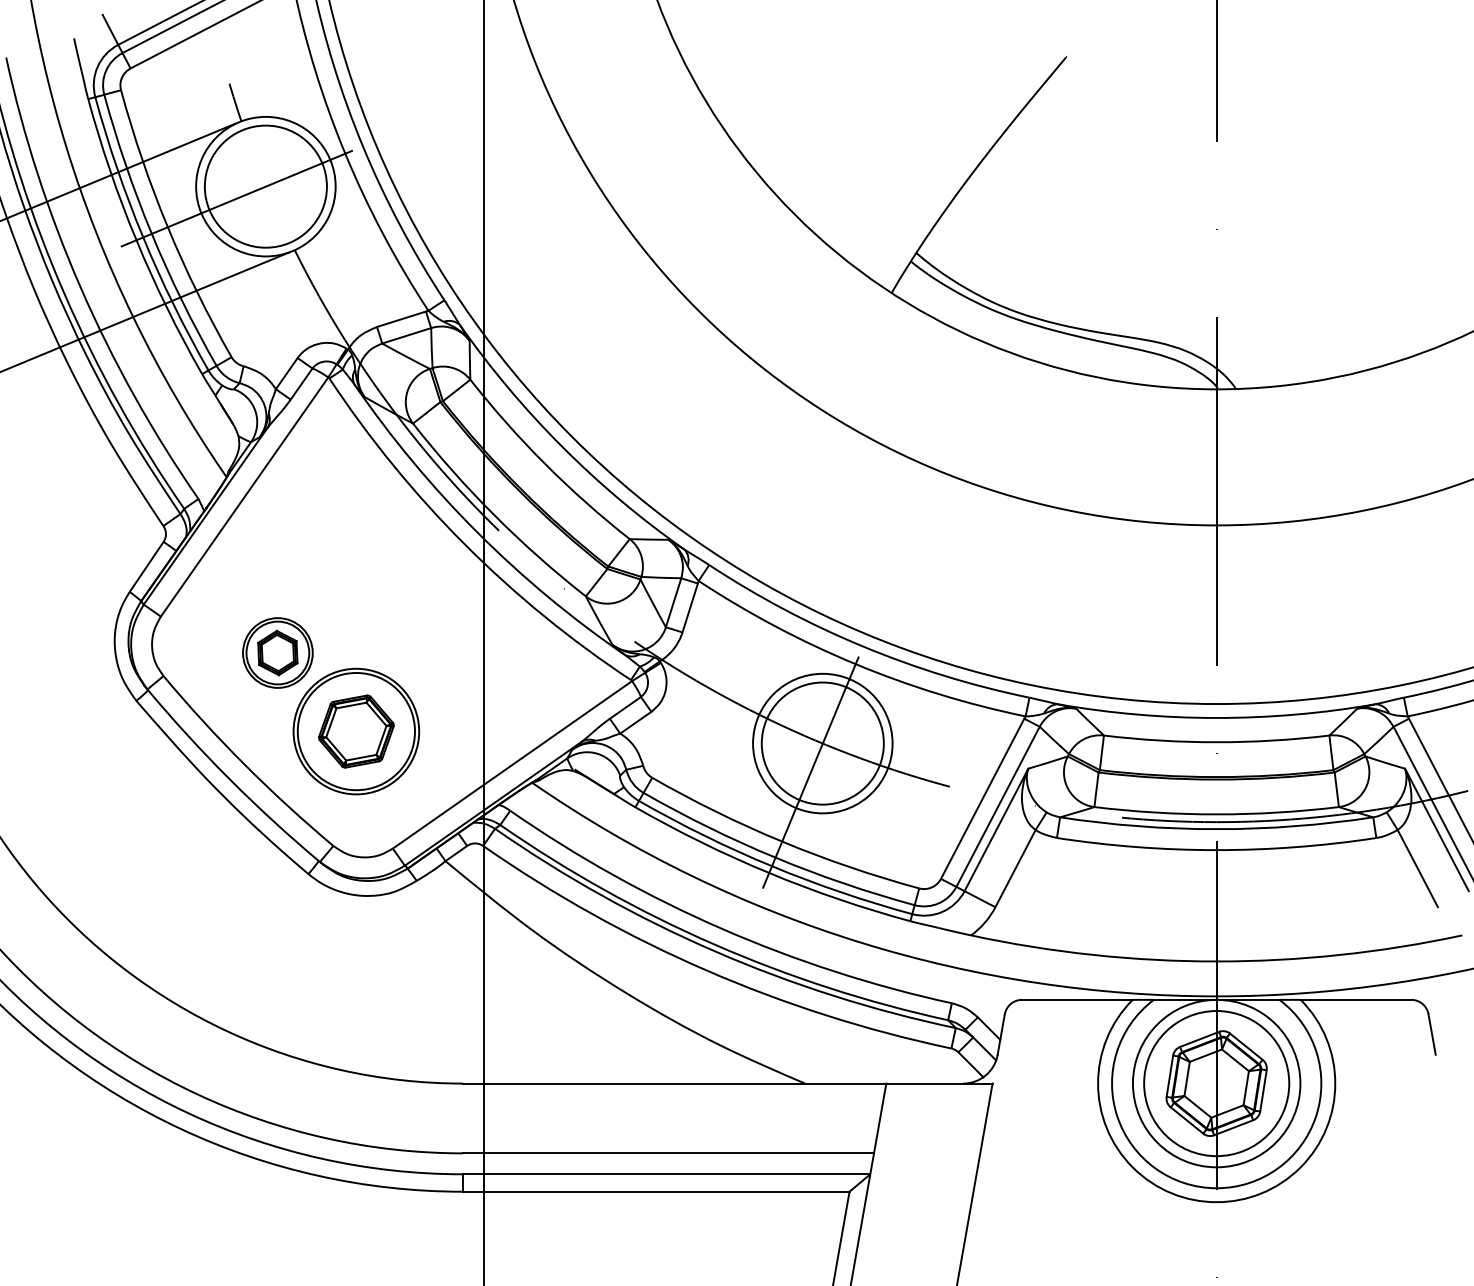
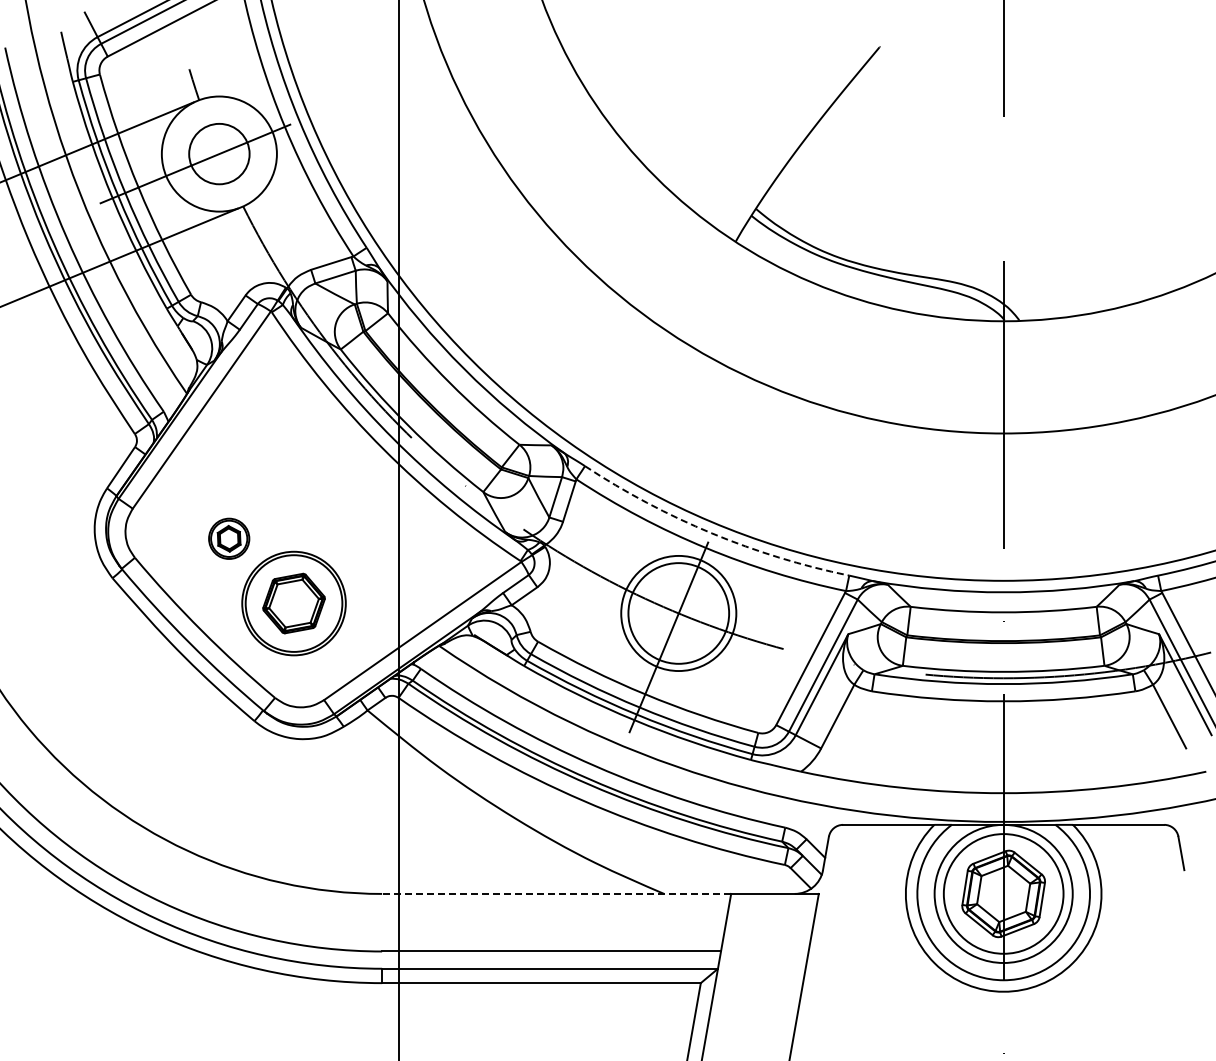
circle: (266, 185) -> (219, 153), size x0.6
arc: (862, 646) -> (711, 533), solid -> dashed
part: (276, 652) -> (228, 538), size x0.7
line: (674, 1083) -> (556, 893), solid -> dashed

